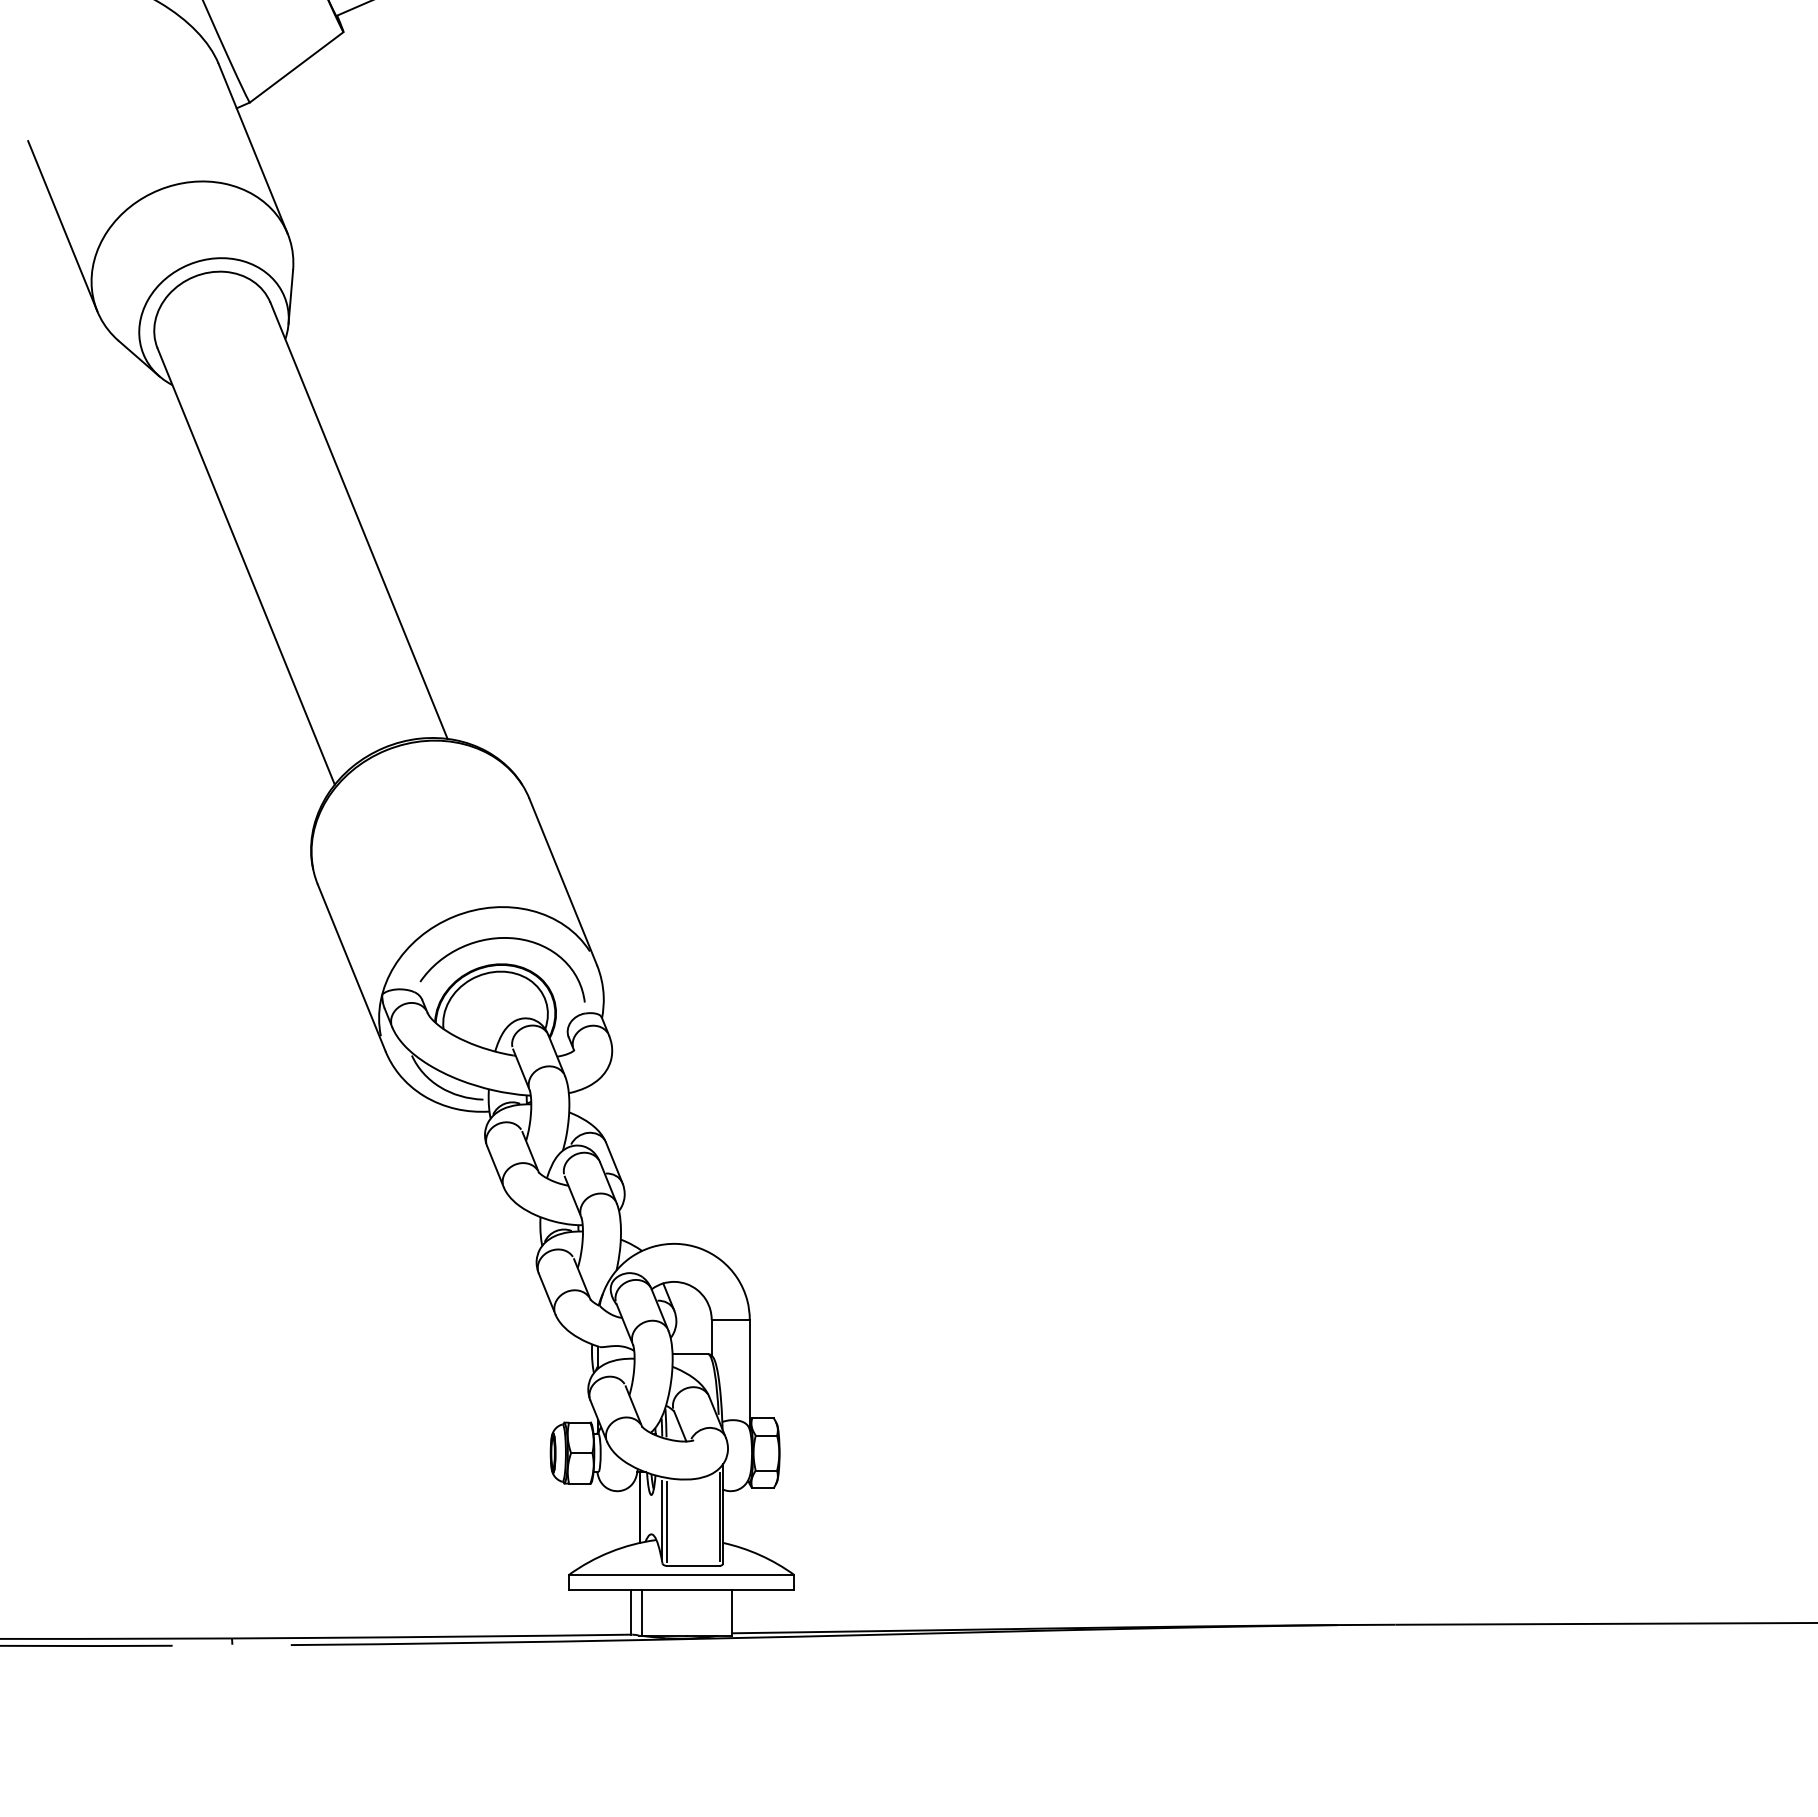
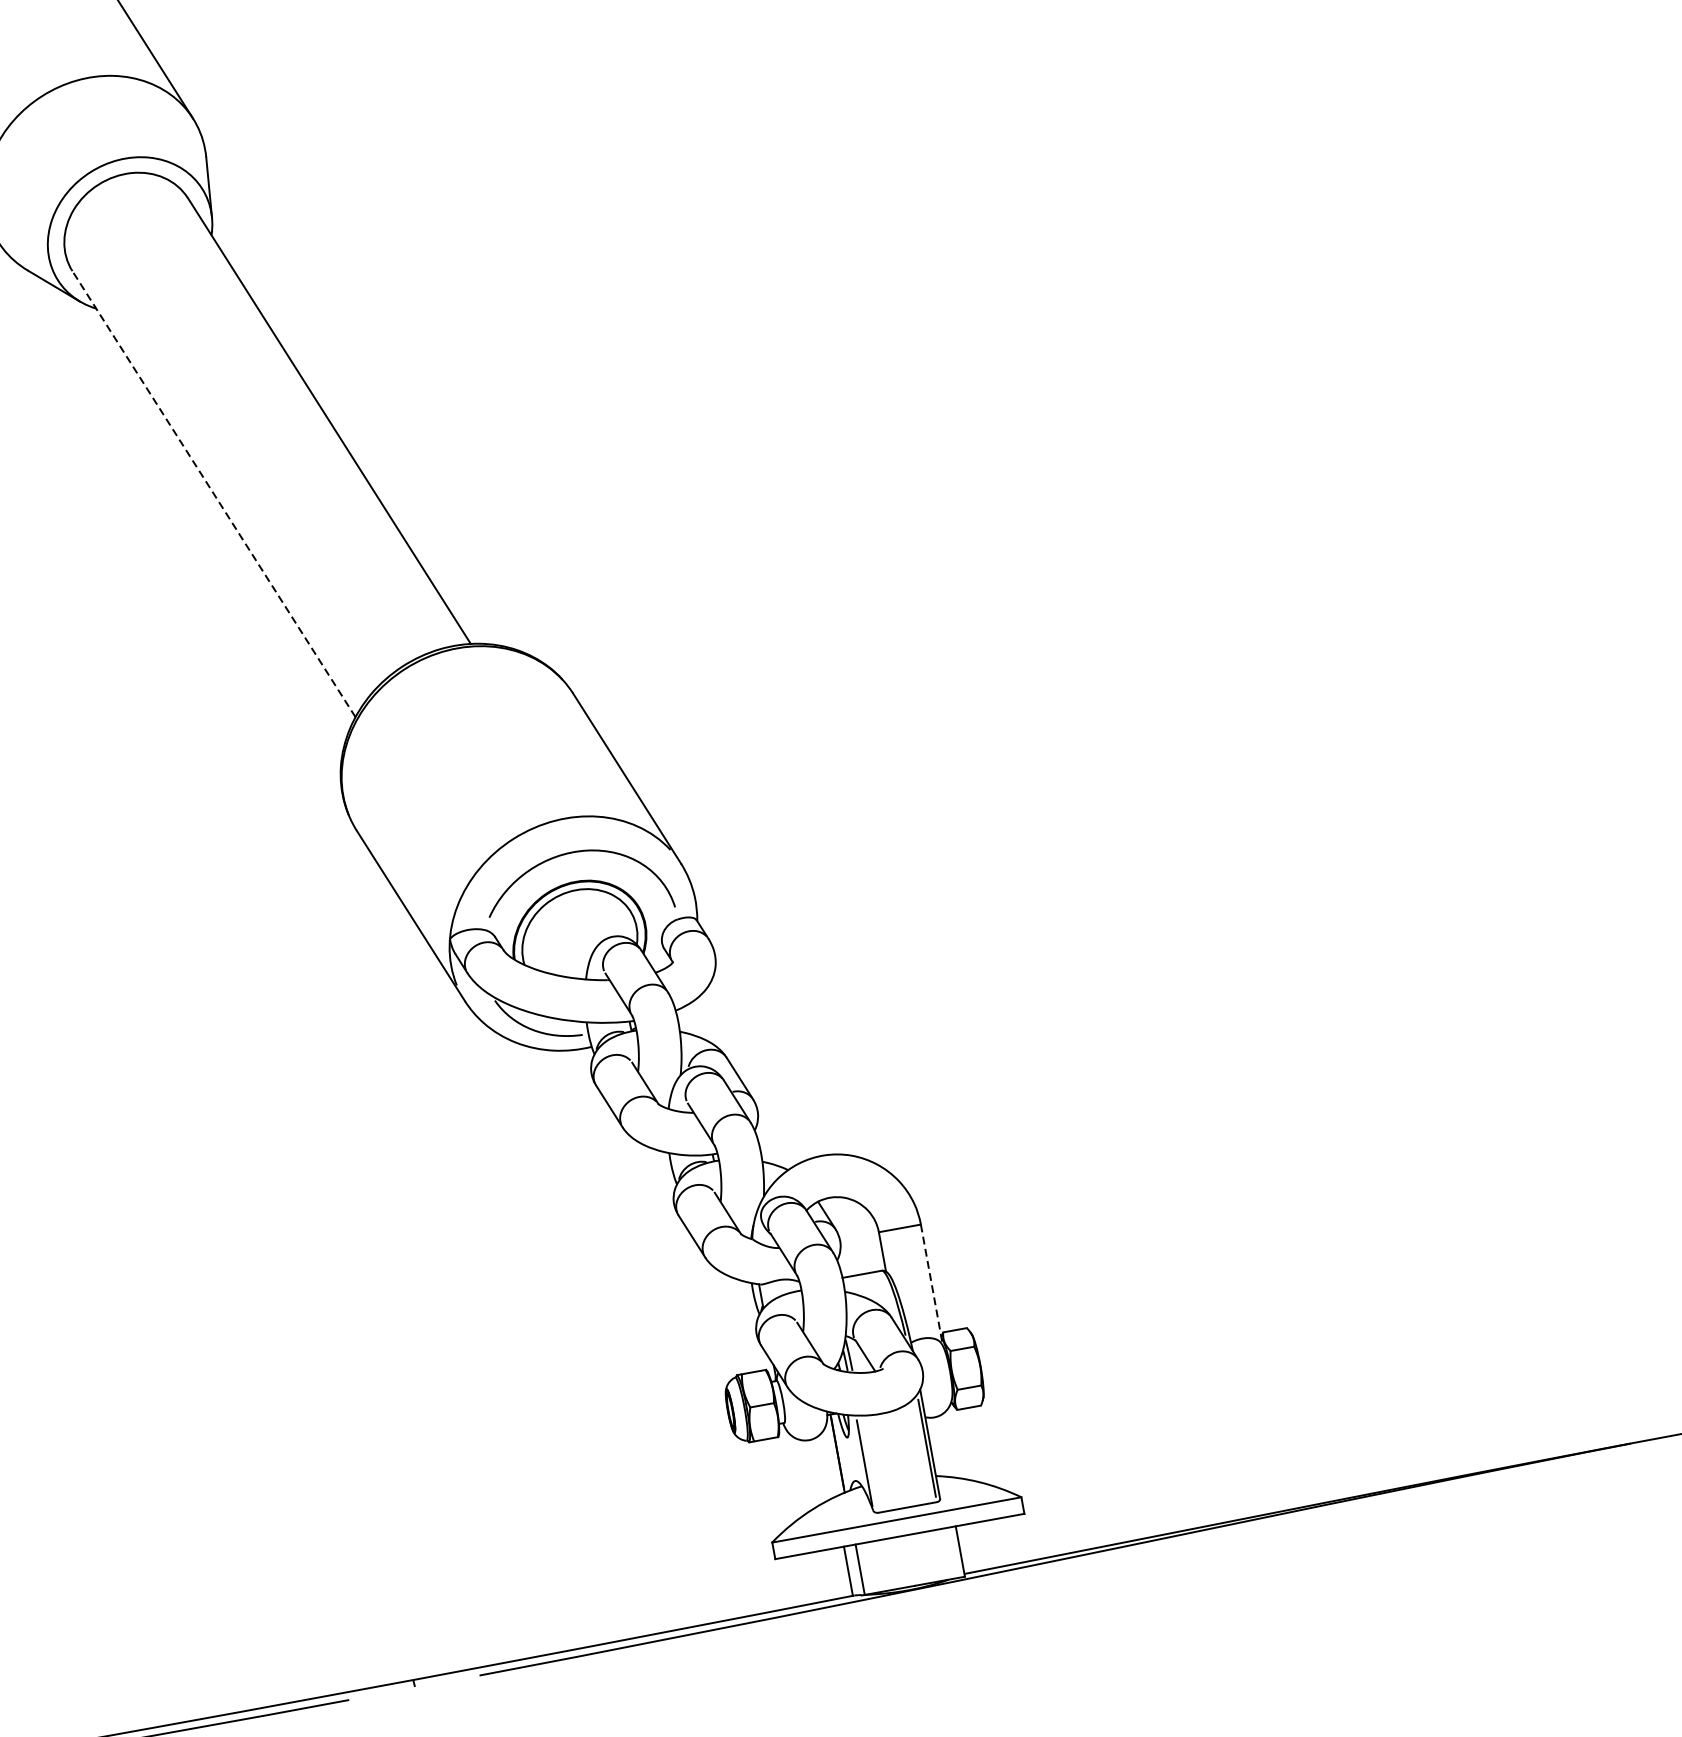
line: (246, 566) -> (214, 493), solid -> dashed
line: (749, 1375) -> (931, 1285), solid -> dashed
line: (666, 1521) -> (869, 1463), removed

